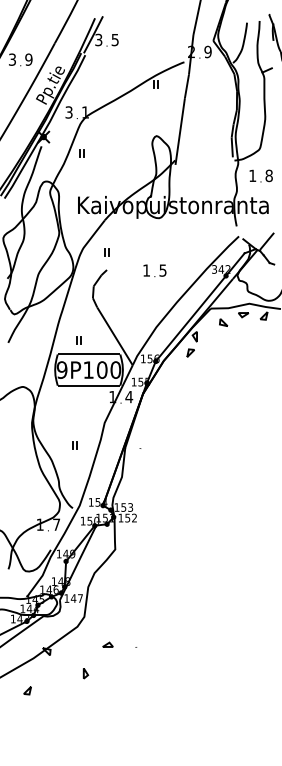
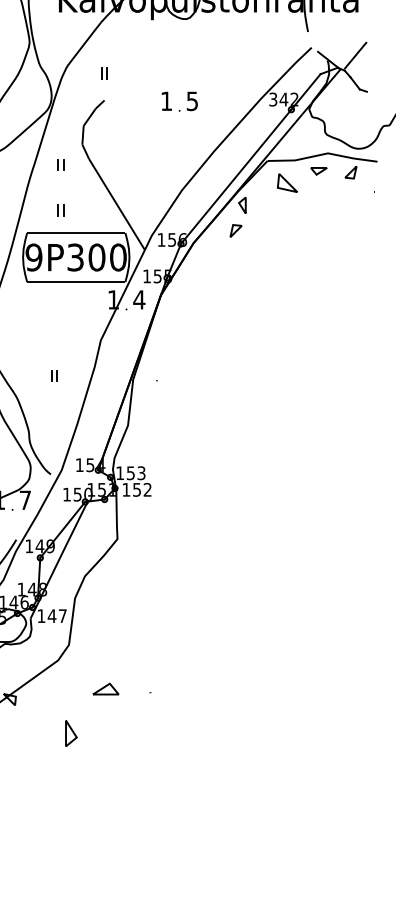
part: (78, 311) -> (59, 165), added
part: (223, 322) -> (287, 182), size x1.6
text: (88, 369) -> (75, 256), 9P100 -> 9P300
part: (107, 644) -> (105, 688), size x1.6
part: (85, 673) -> (70, 733), size x1.6

